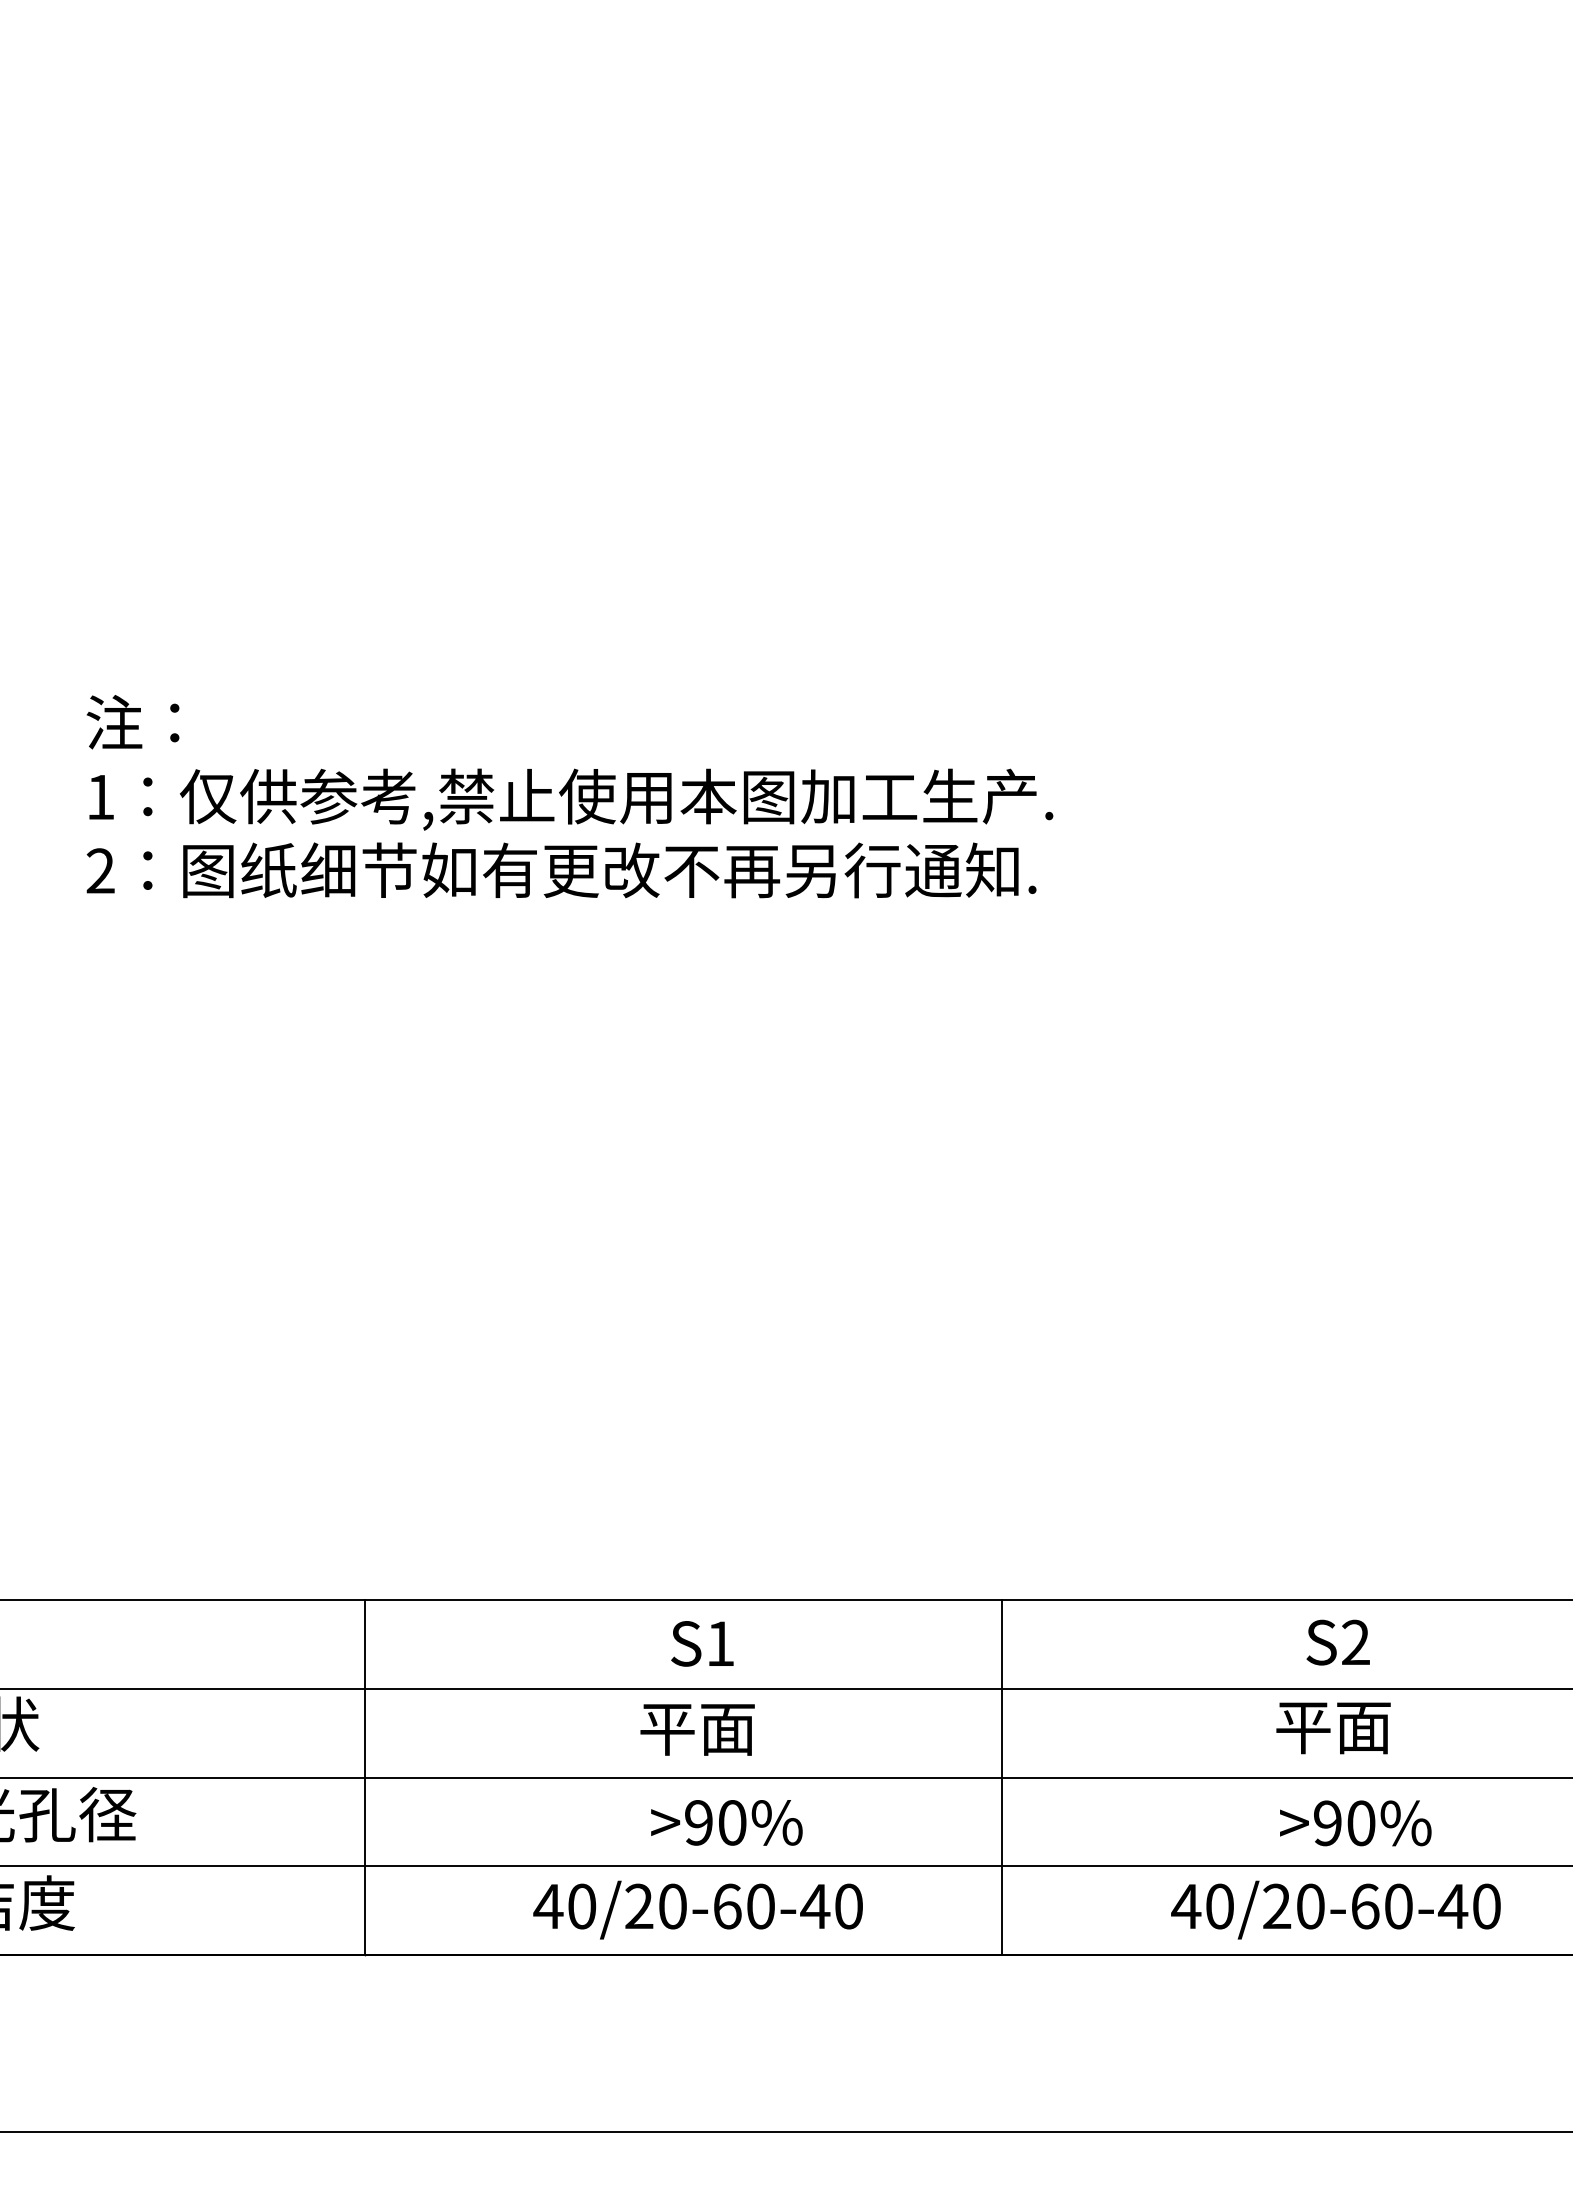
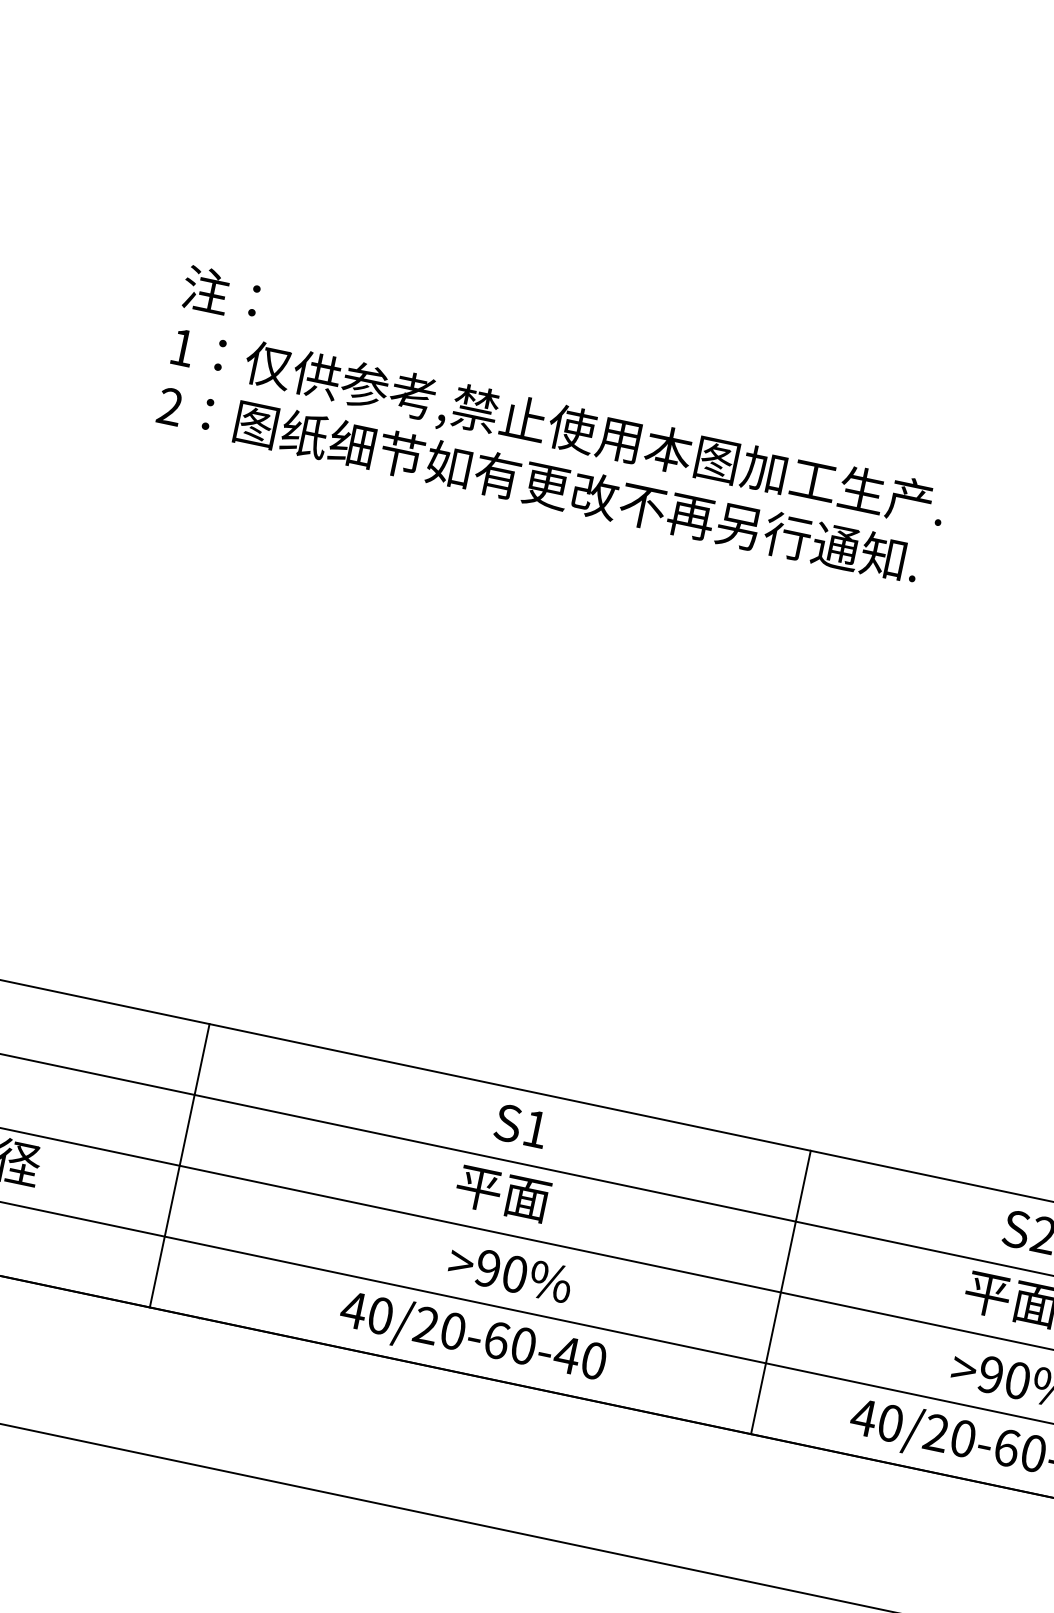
line: (364, 1777) -> (179, 1165), moved
line: (1002, 1777) -> (780, 1292), moved

